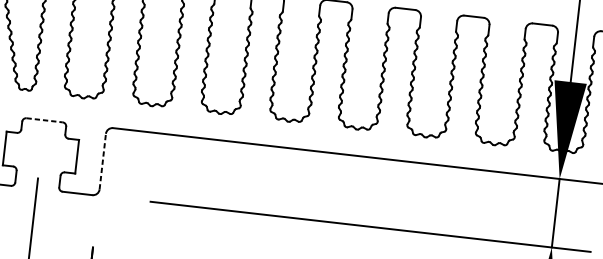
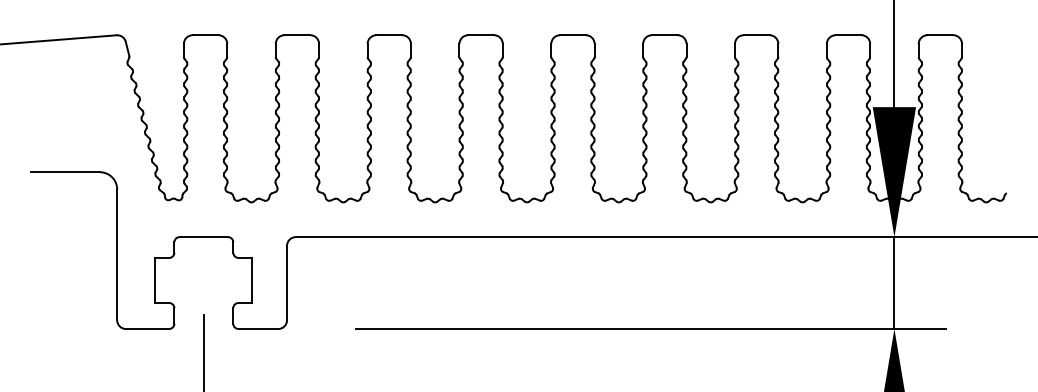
line: (45, 120) -> (204, 237), dashed -> solid
line: (103, 161) -> (287, 282), dashed -> solid

